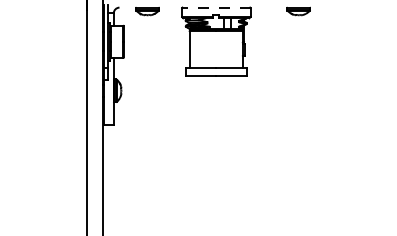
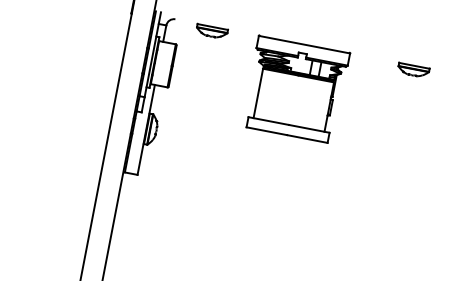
line: (215, 8) -> (303, 45), dashed -> solid

